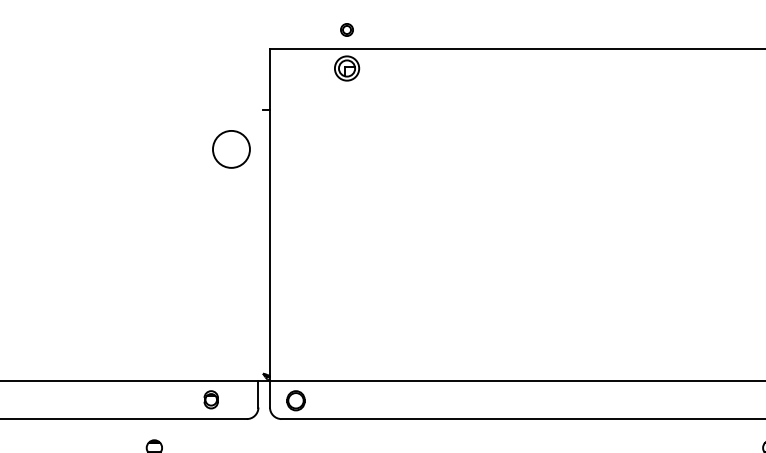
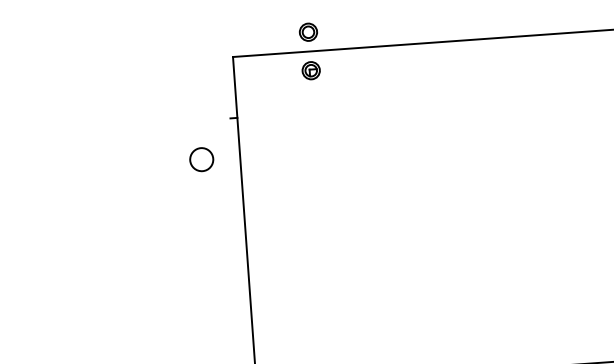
part: (346, 29) -> (307, 31), size x1.43
part: (346, 68) -> (310, 70), size x0.71
circle: (231, 148) -> (201, 158), size x0.62

